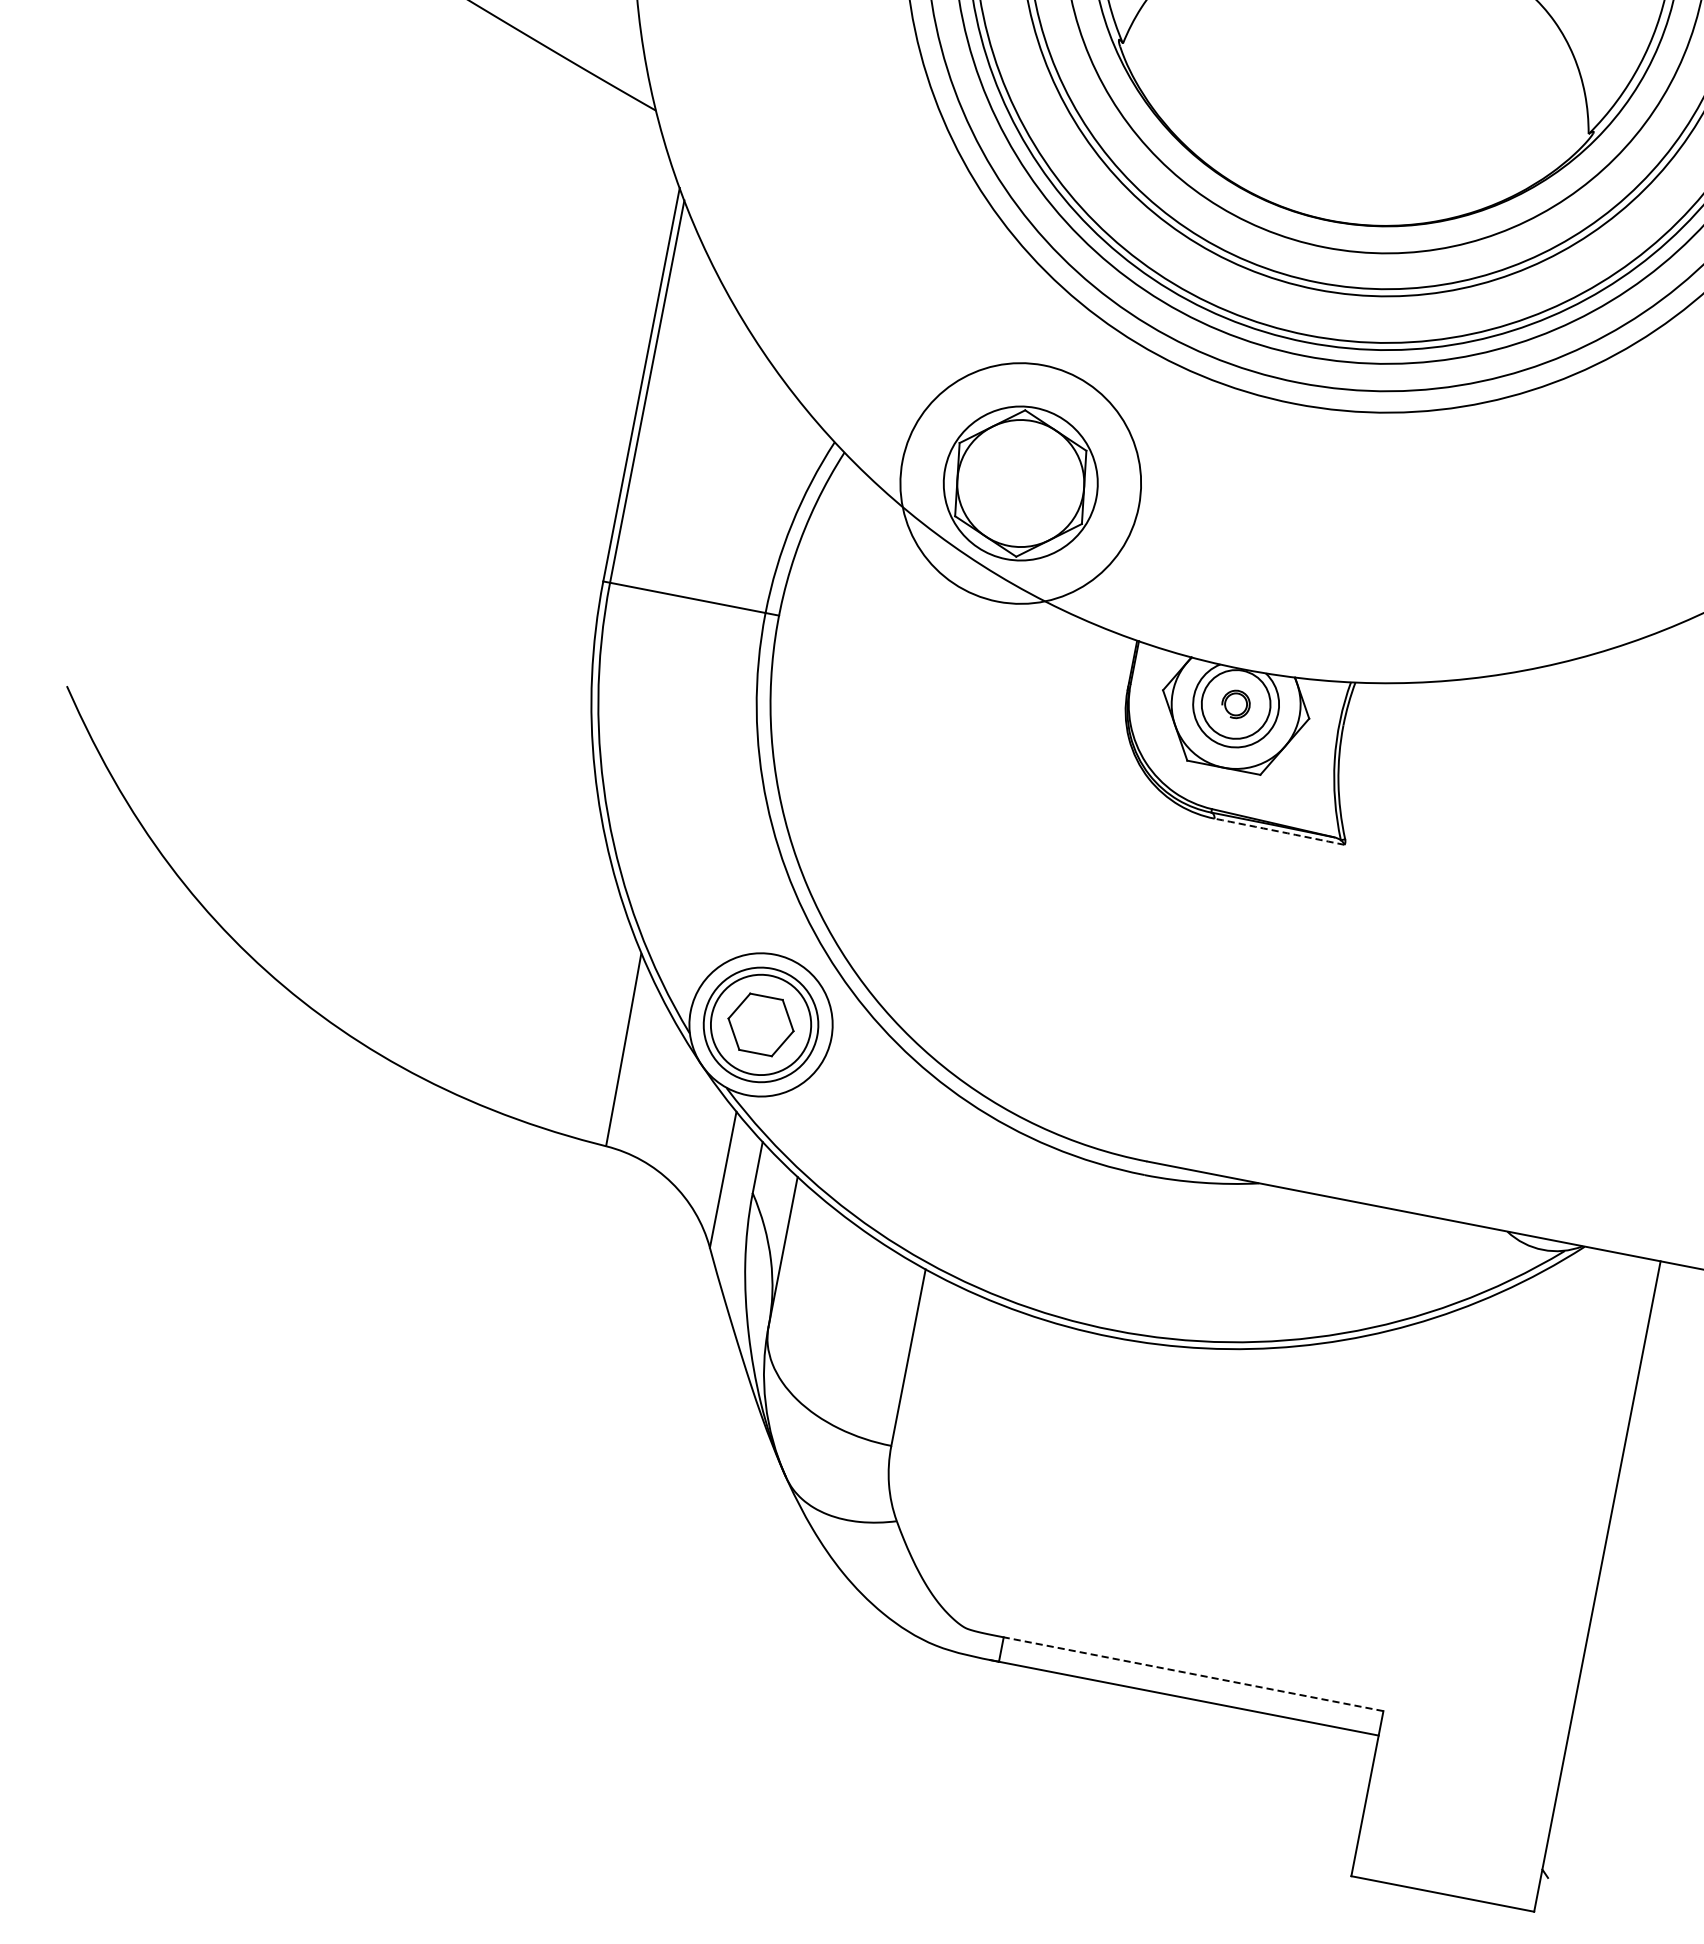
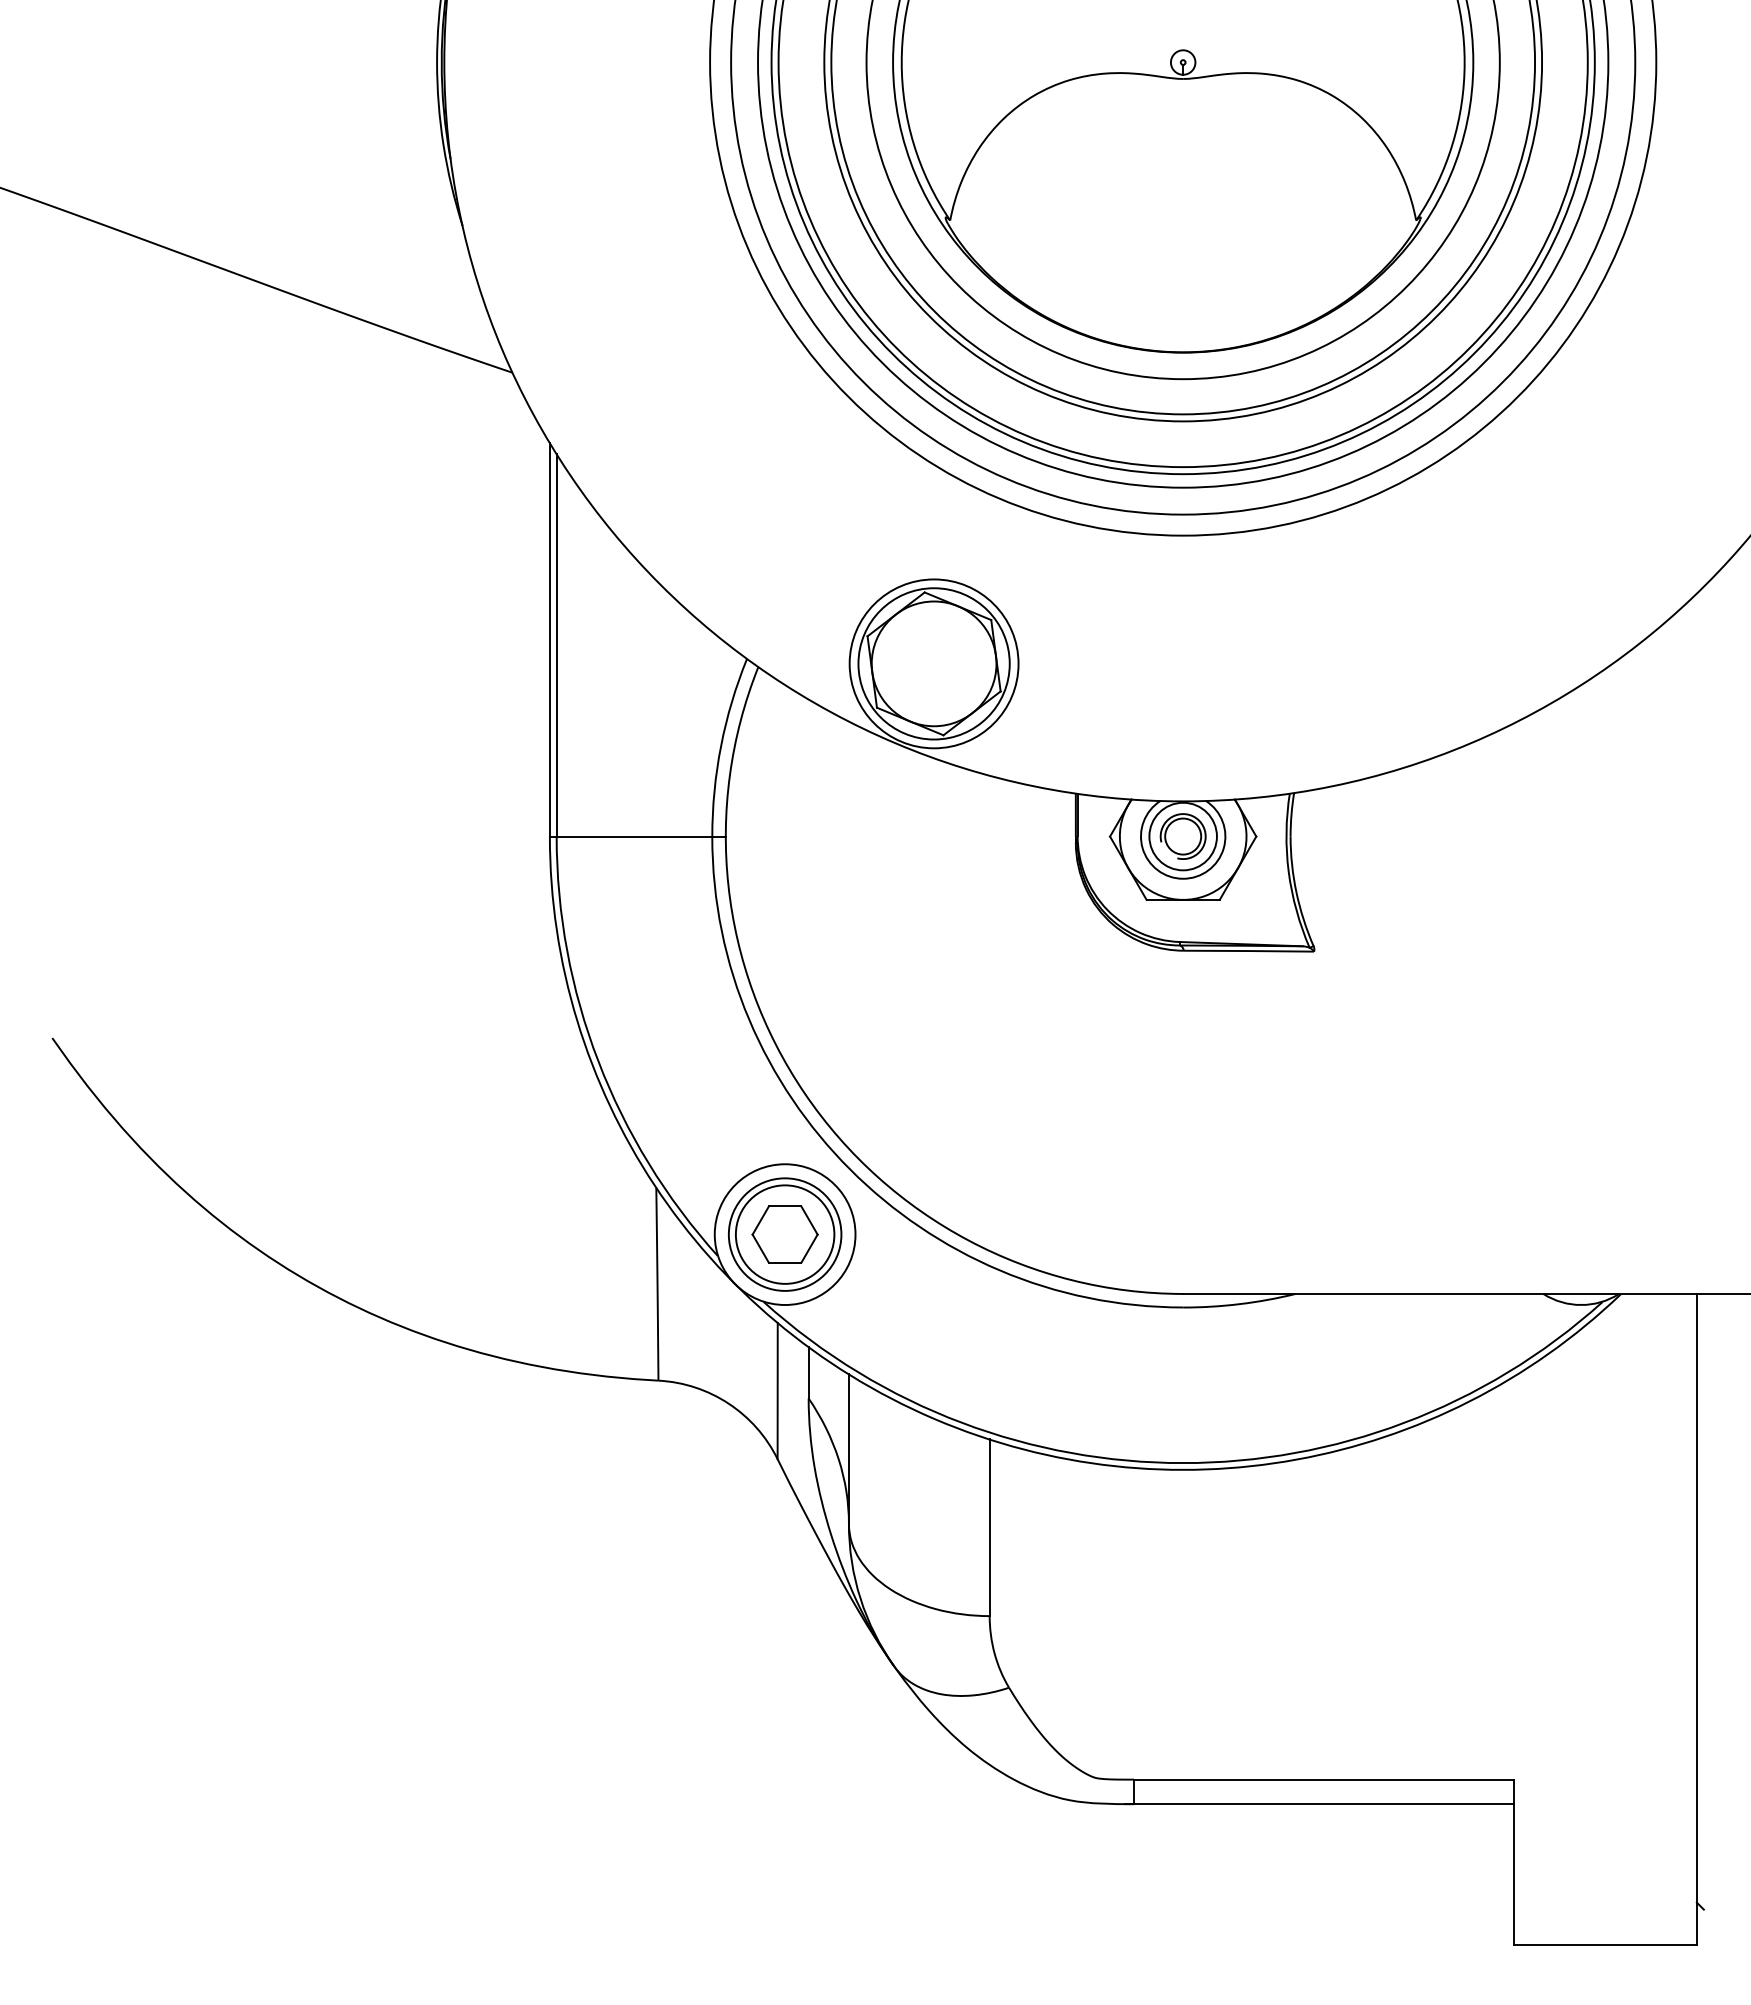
circle: (1020, 483) -> (933, 663), size x0.71
part: (1235, 704) -> (1182, 836), size x1.67
arc: (1279, 832) -> (1248, 951), dashed -> solid
line: (1193, 1673) -> (1323, 1779), dashed -> solid

